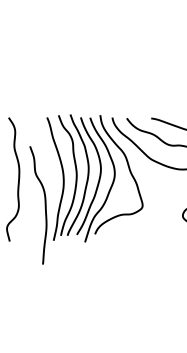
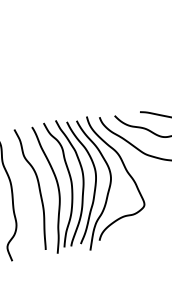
curve: (44, 205) -> (38, 188), moved

